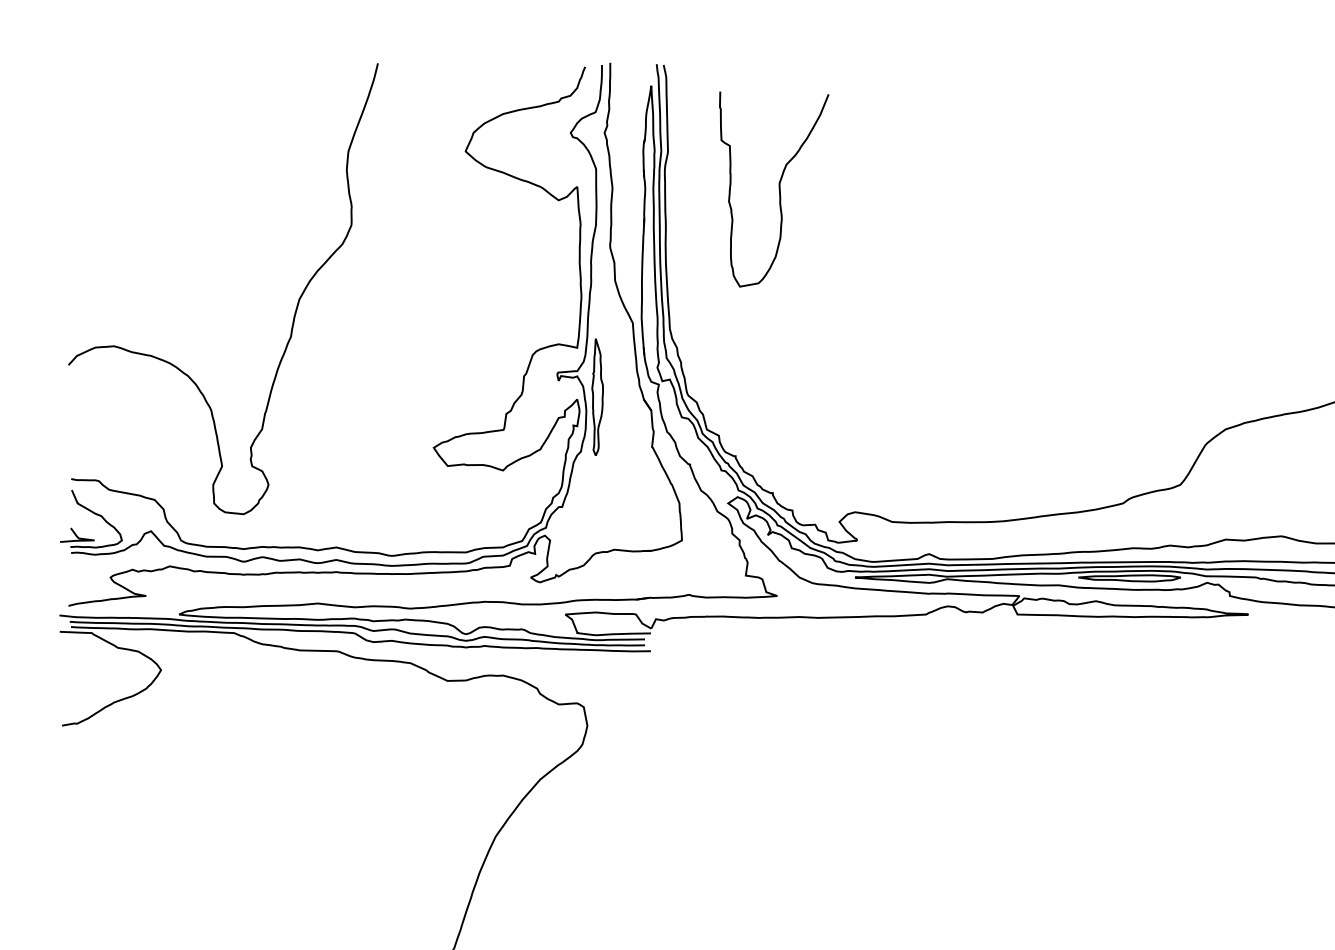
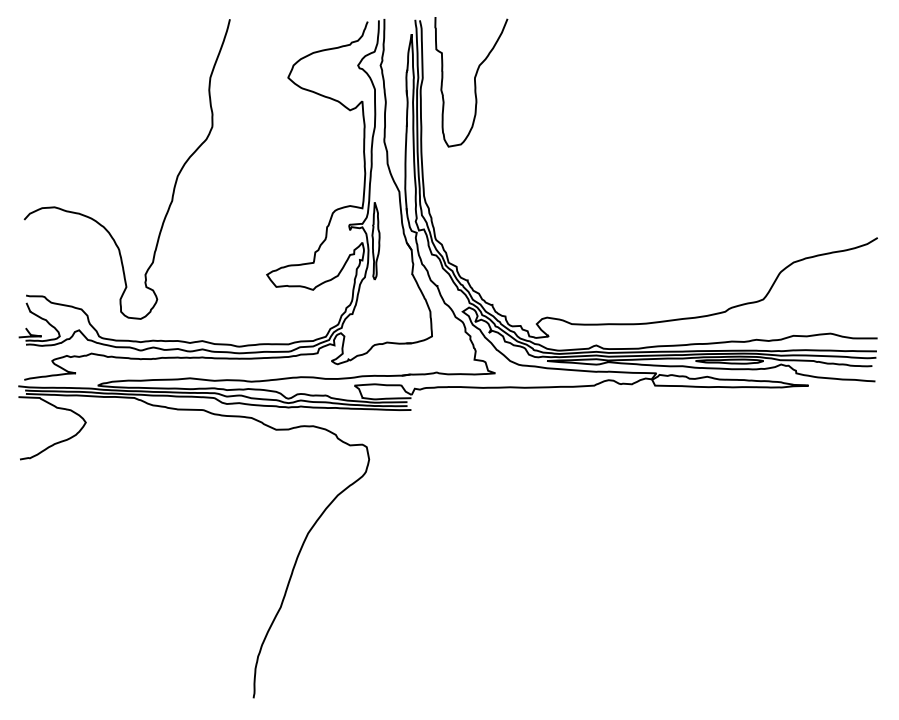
curve: (778, 190) -> (474, 82), moved

